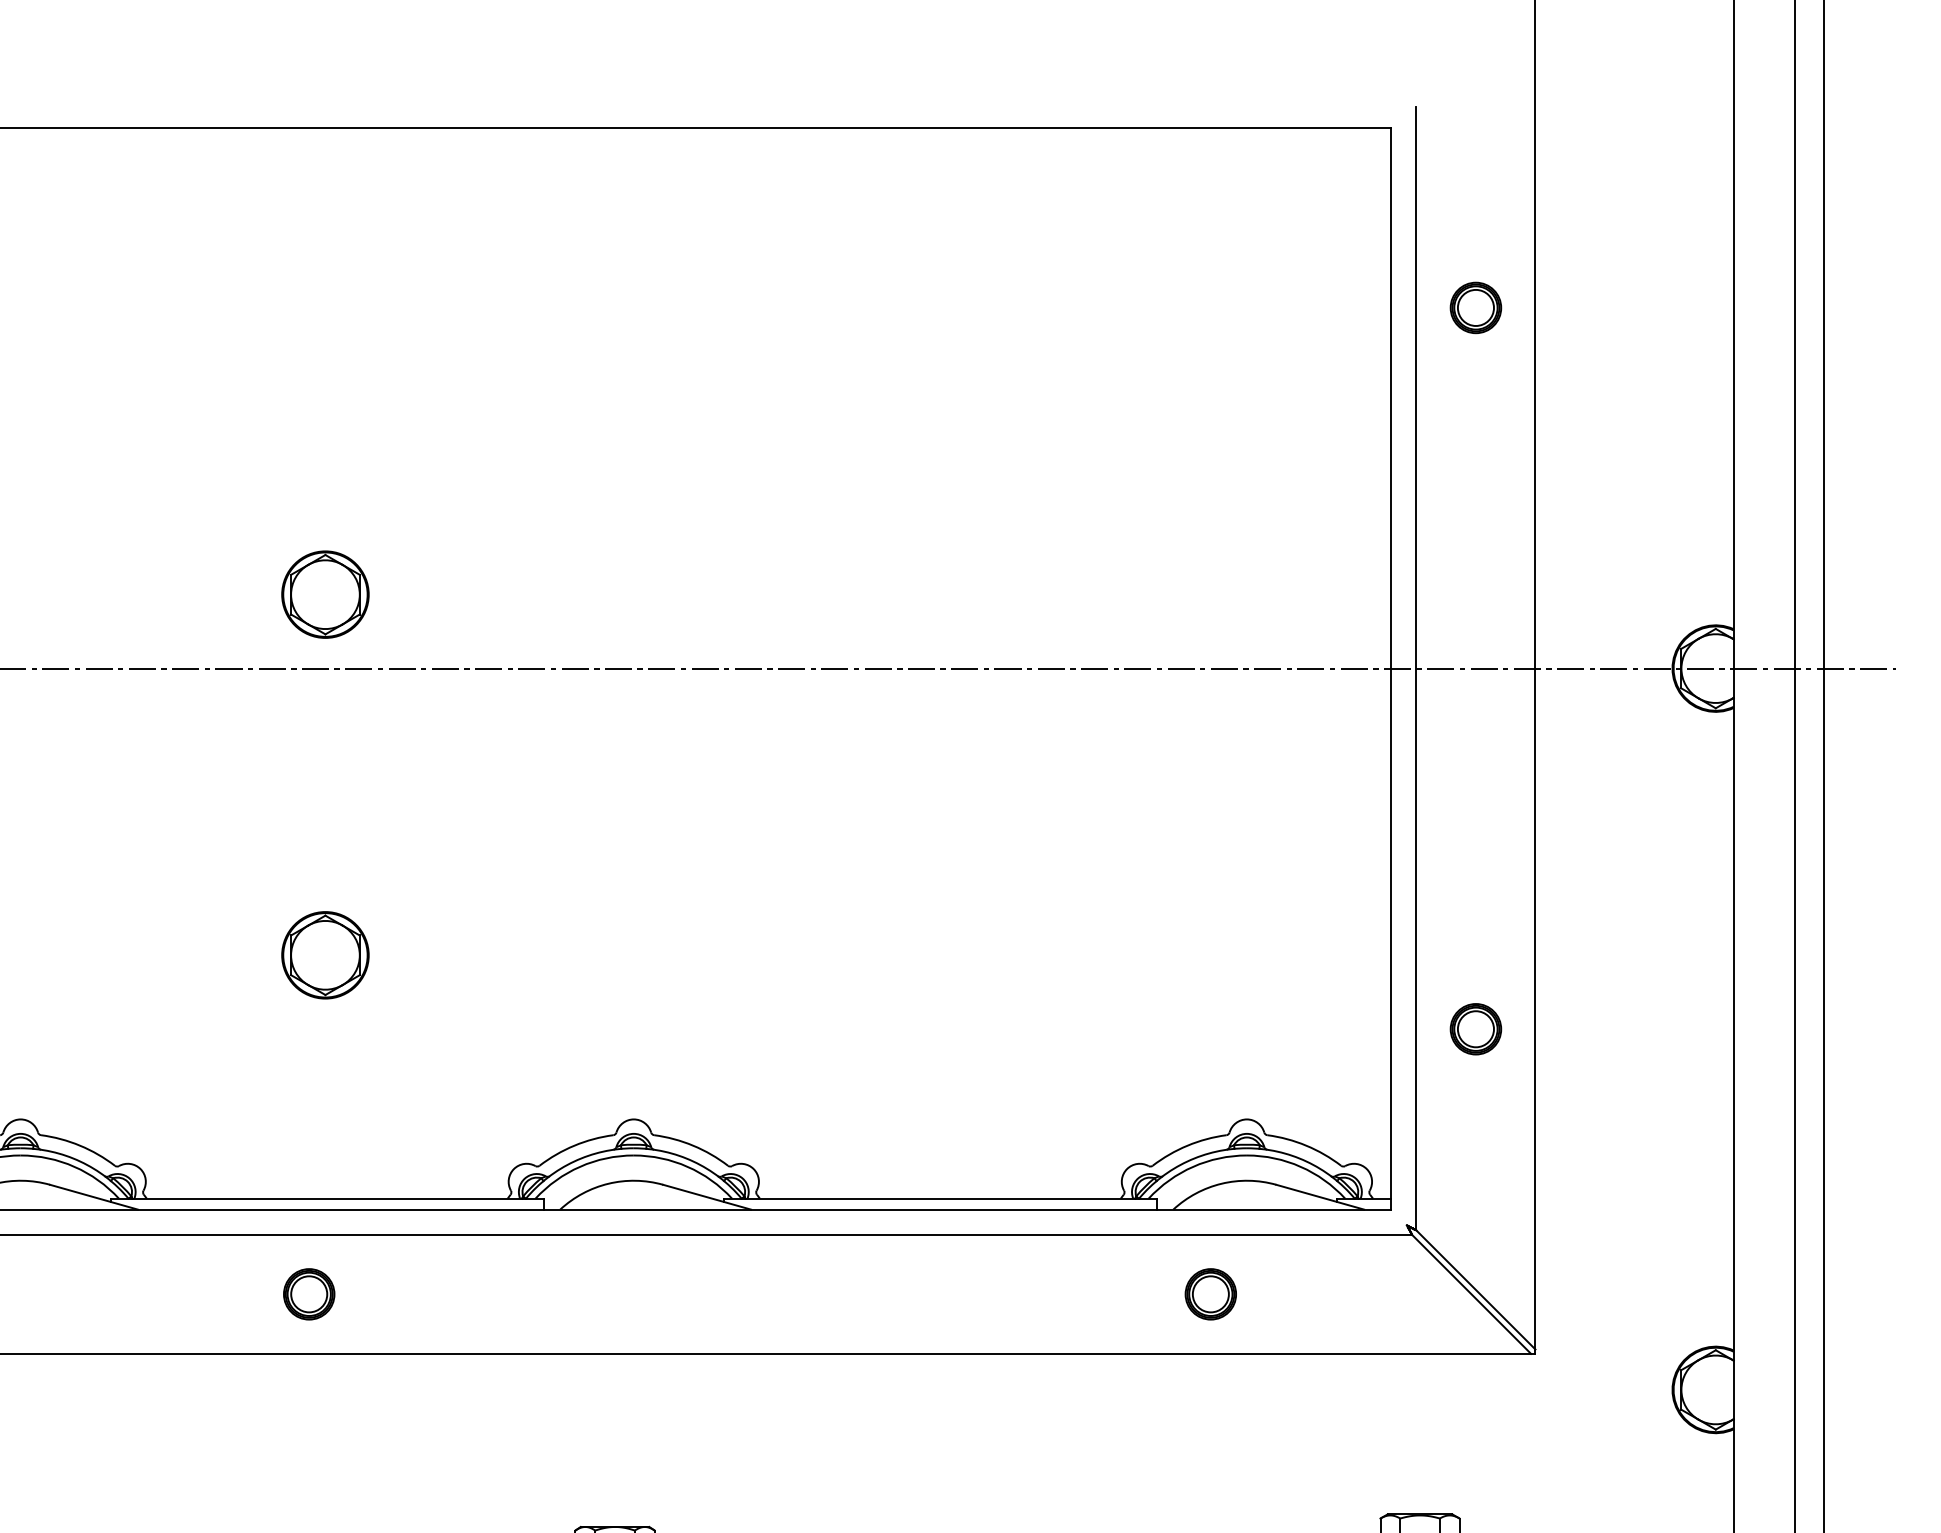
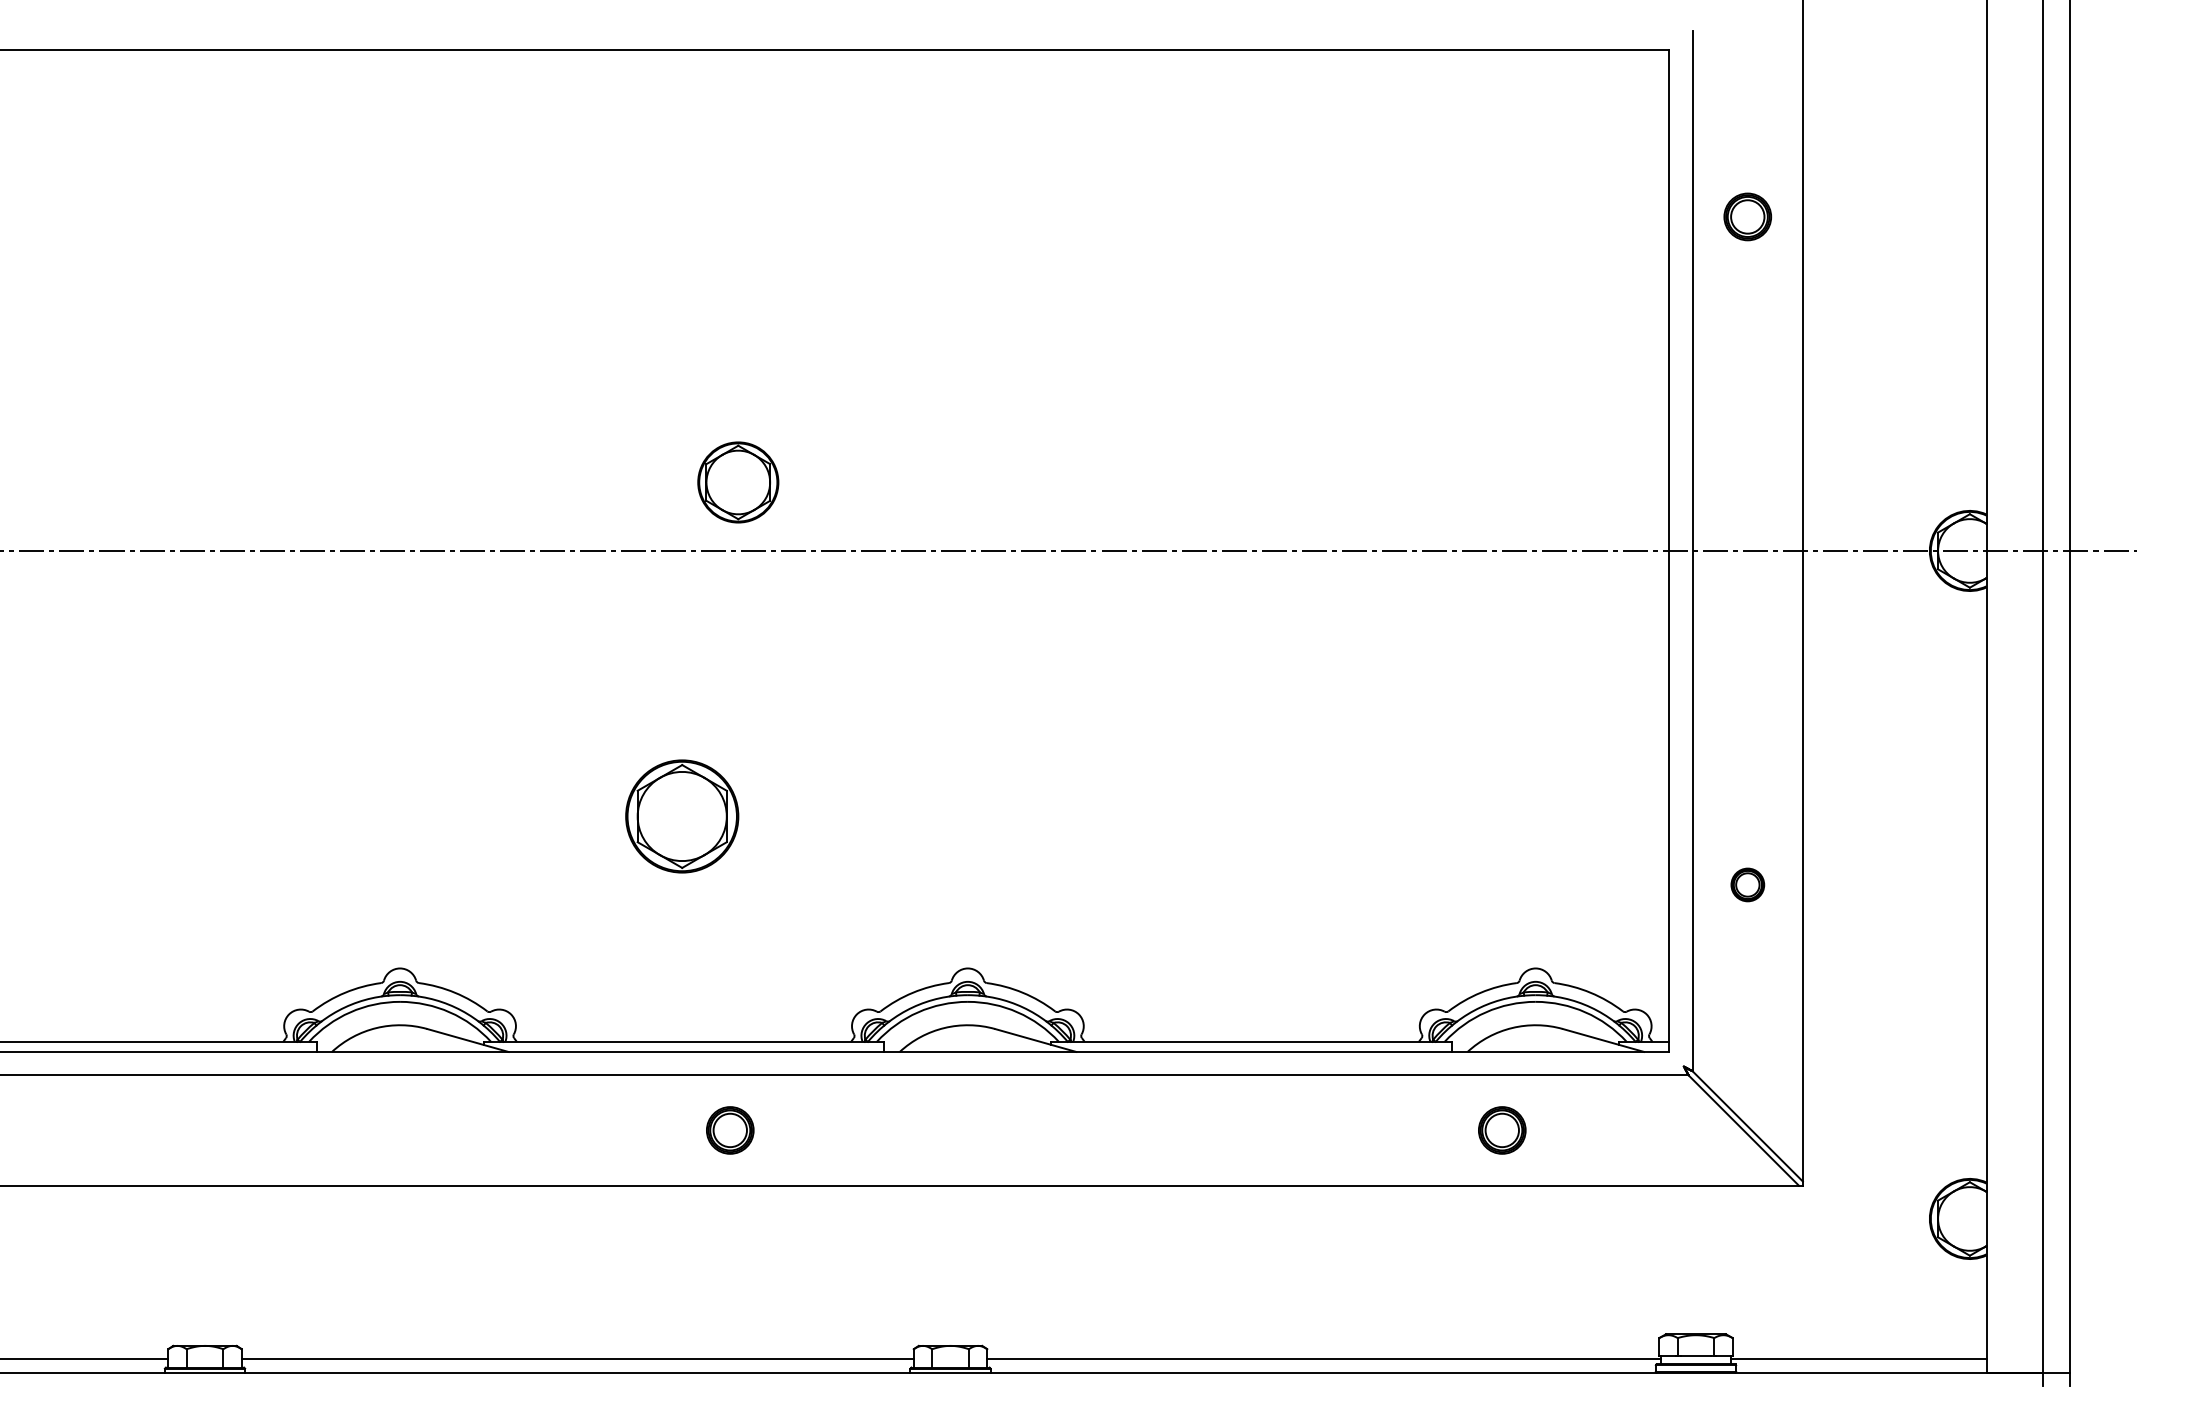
part: (325, 594) -> (738, 482), moved
part: (325, 955) -> (682, 816), size x1.4
part: (1475, 1028) -> (1747, 884), size x0.7
part: (309, 1294) -> (730, 1130), moved

